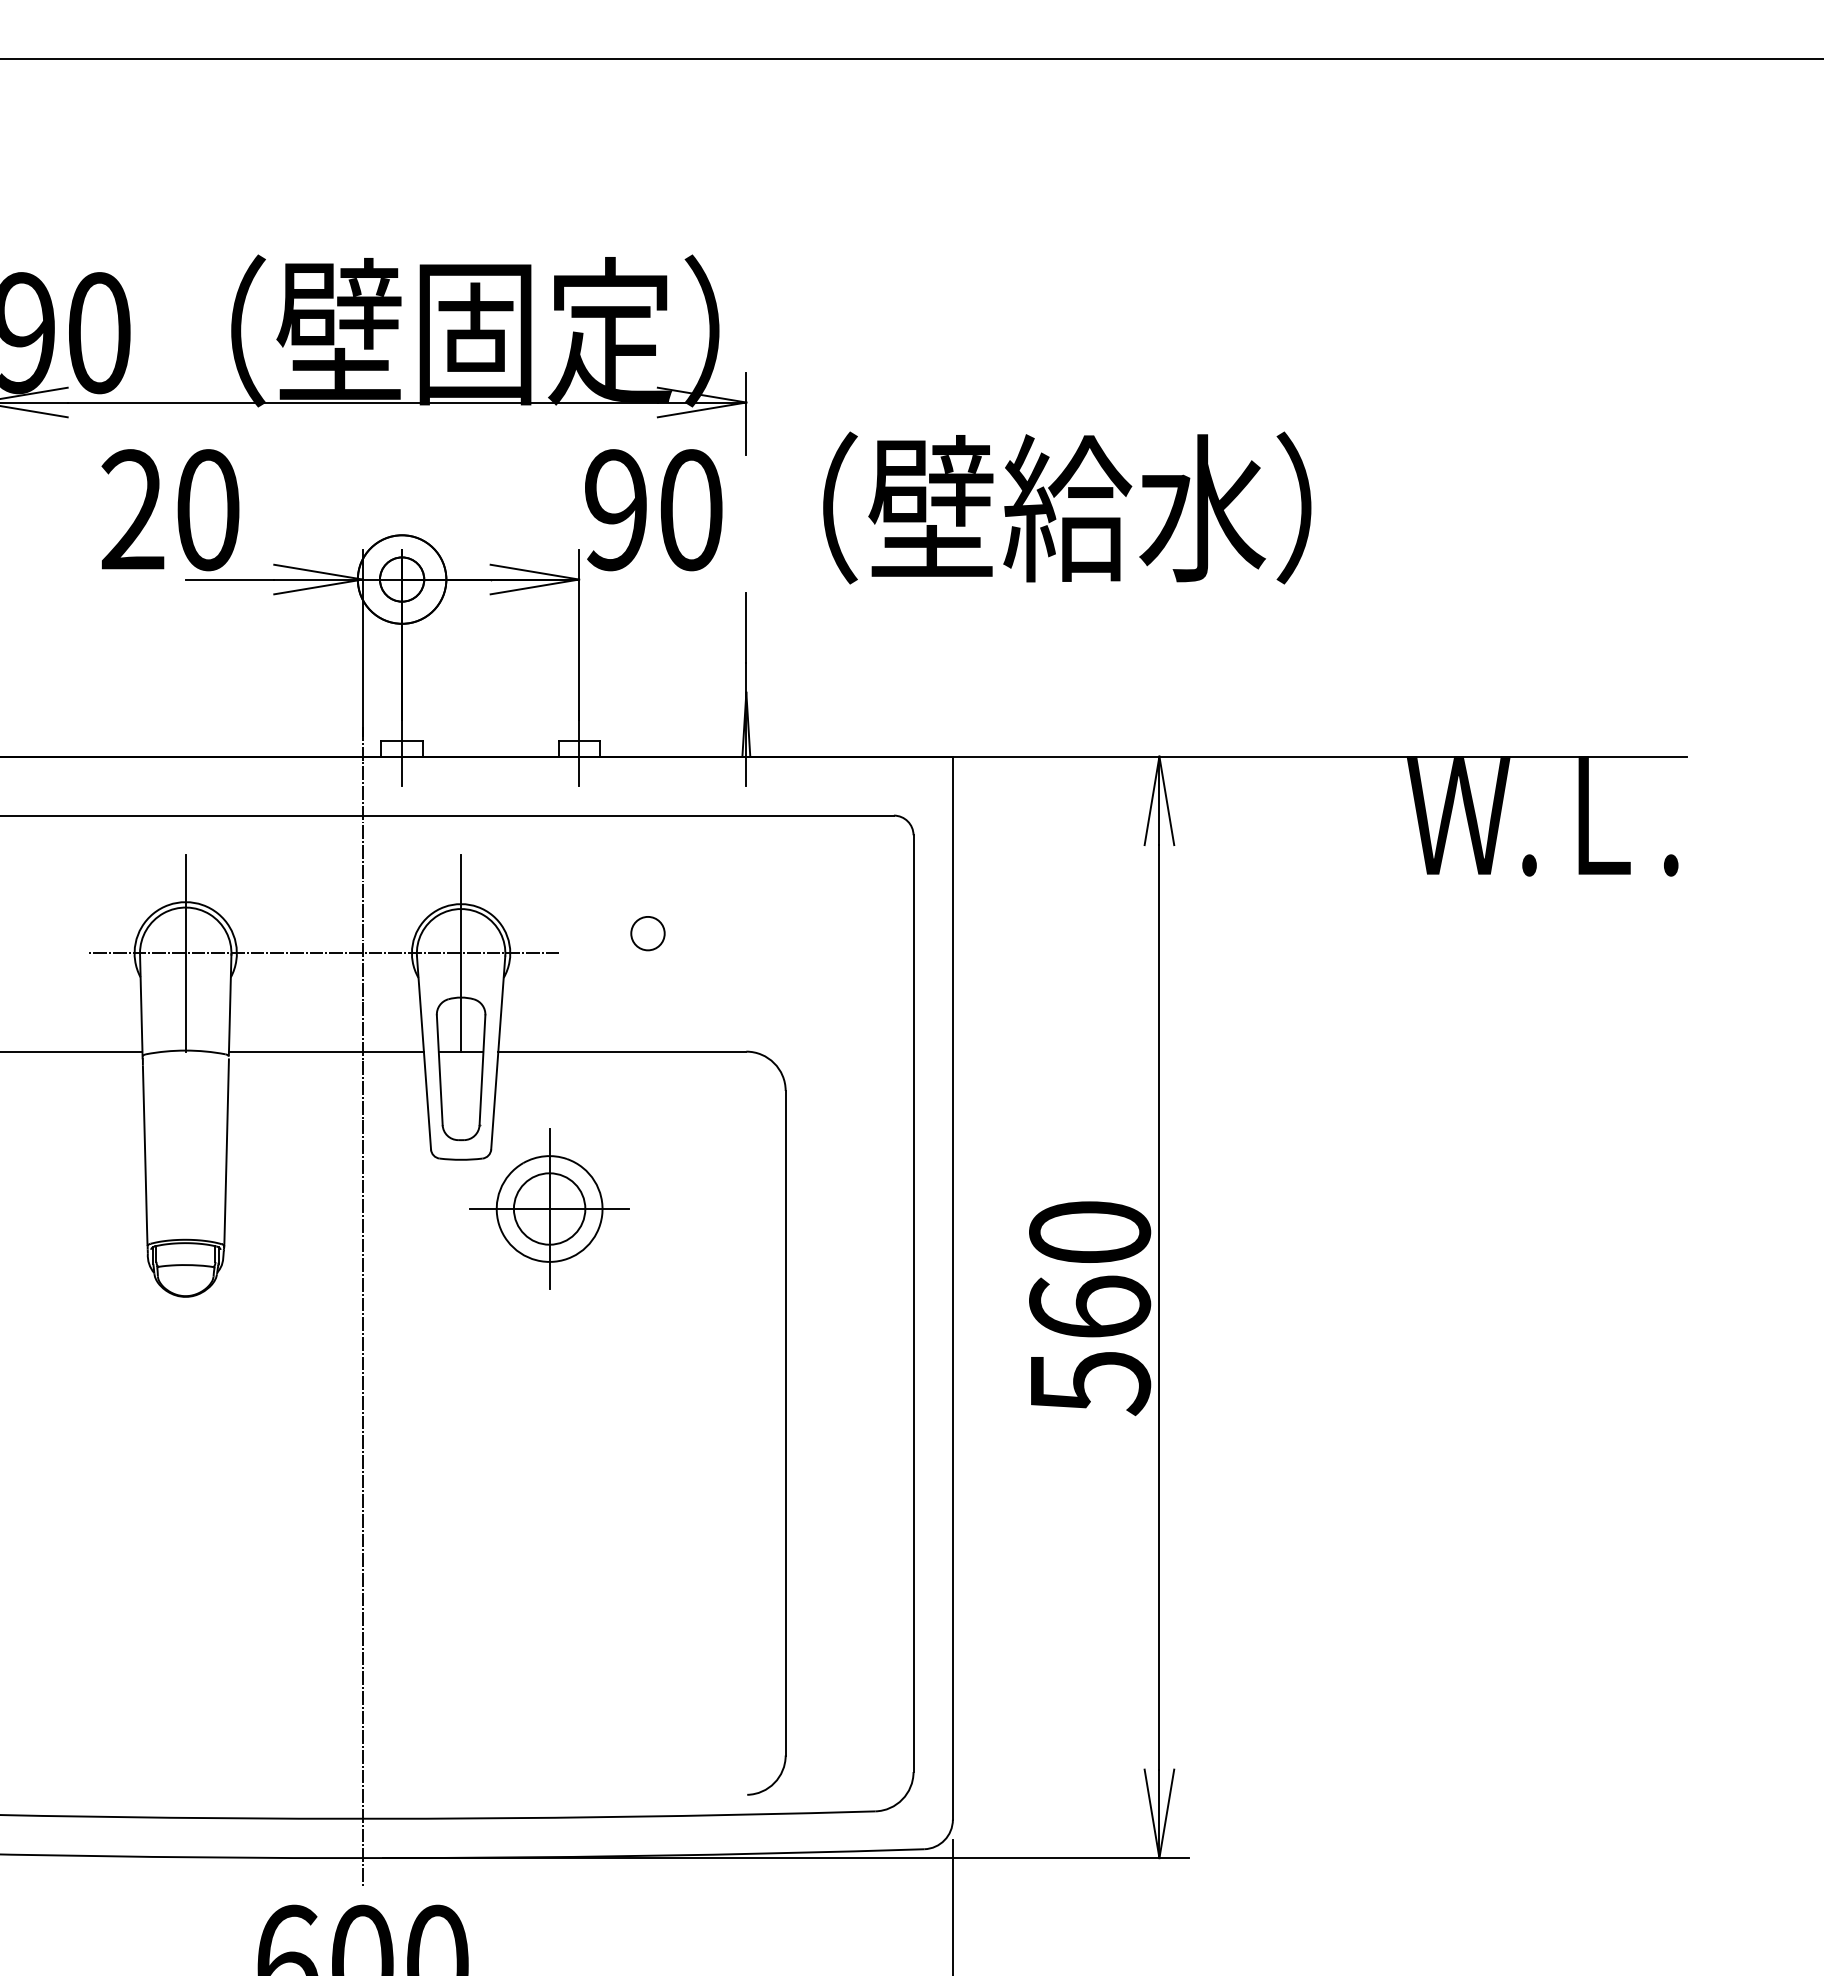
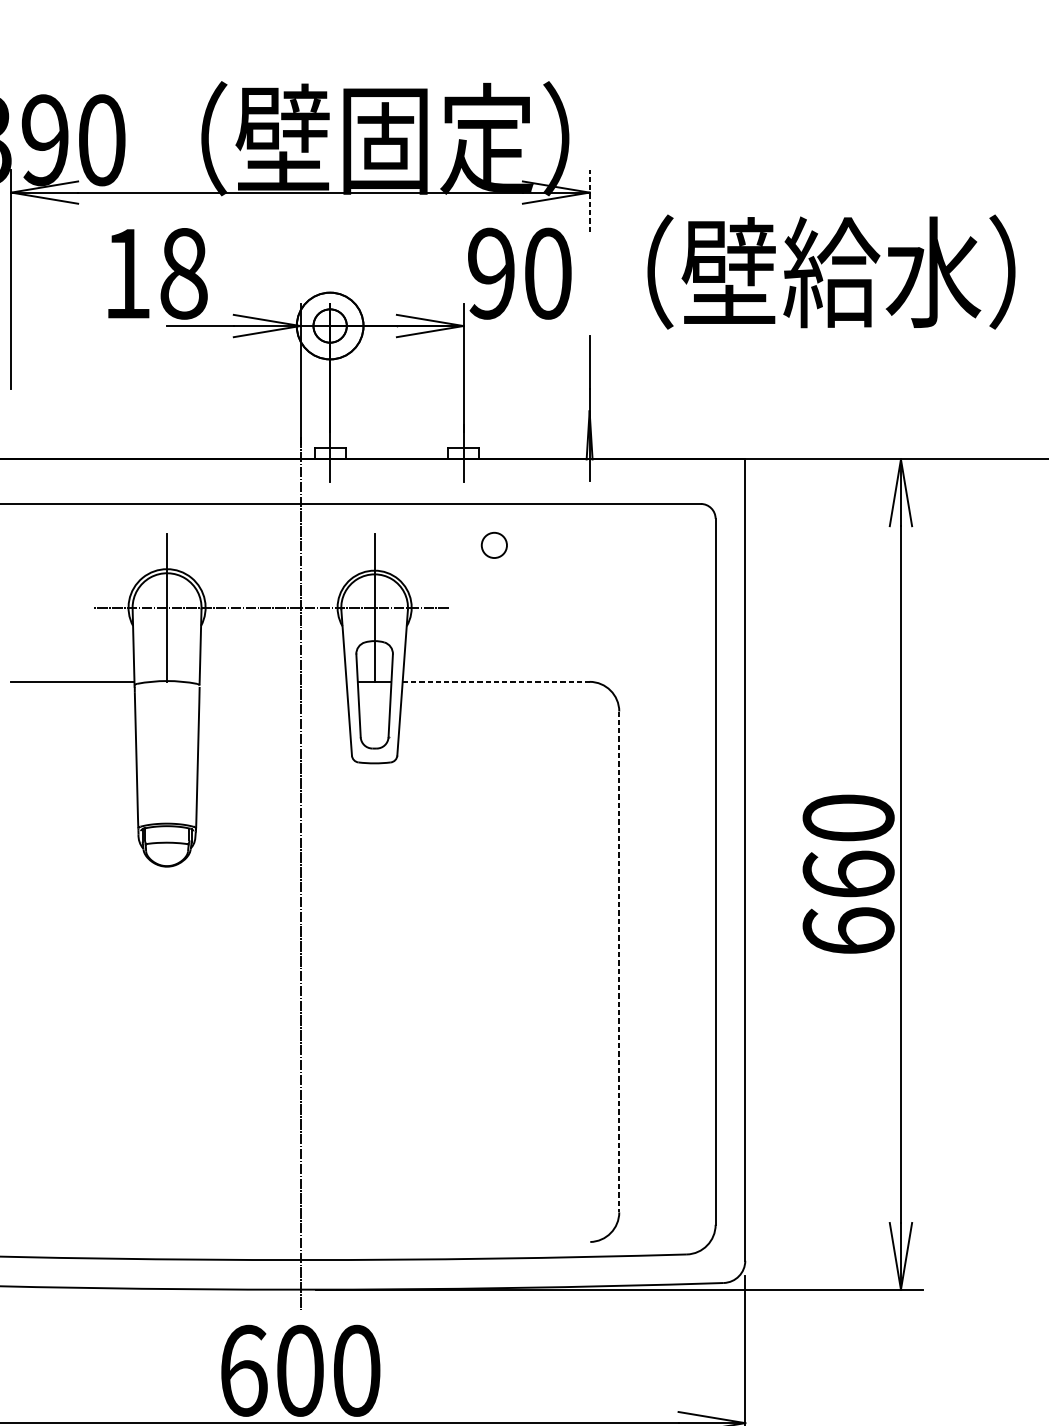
line: (746, 413) -> (589, 200), solid -> dashed
text: (170, 510) -> (155, 273), 20 -> 18
circle: (647, 933) -> (494, 545), moved
line: (325, 1051) -> (272, 681), removed
line: (622, 1051) -> (496, 681), solid -> dashed
part: (549, 1208) -> (441, 800), removed
text: (1090, 1383) -> (849, 931), 560 -> 660
line: (785, 1423) -> (619, 962), solid -> dashed

